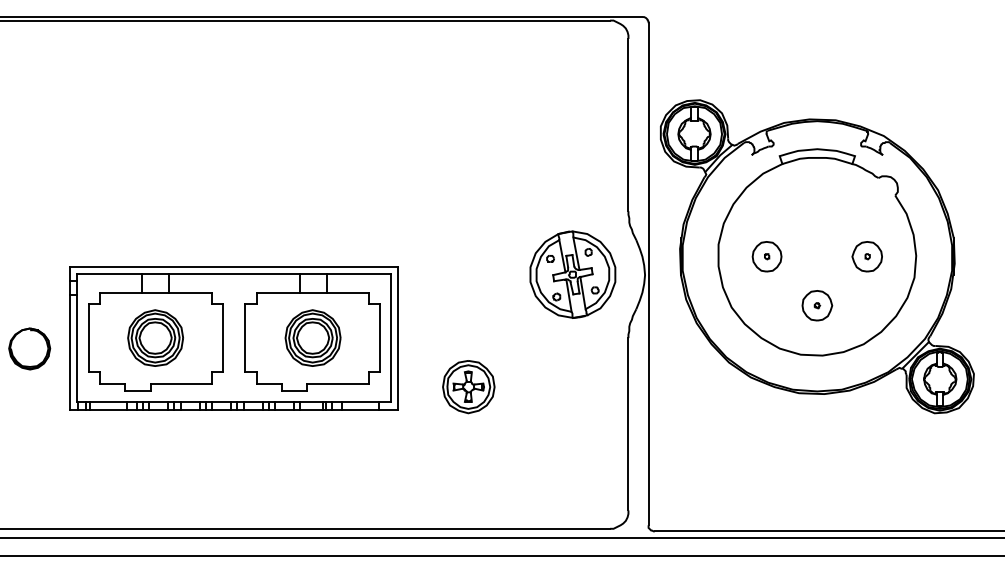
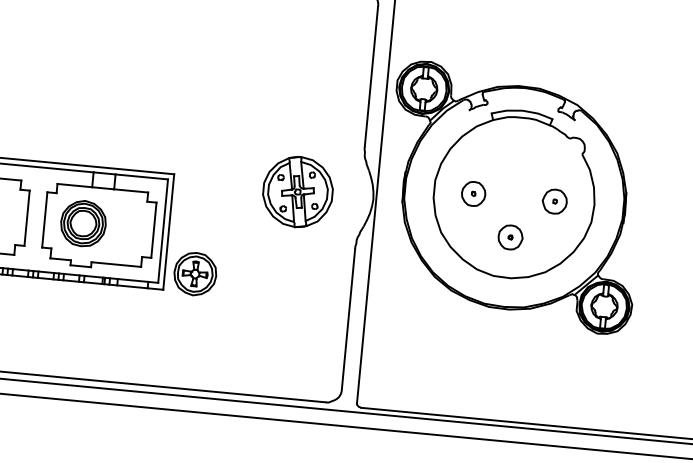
part: (572, 274) -> (297, 191), moved
part: (312, 337) -> (83, 223), moved
part: (468, 387) -> (195, 274), moved

